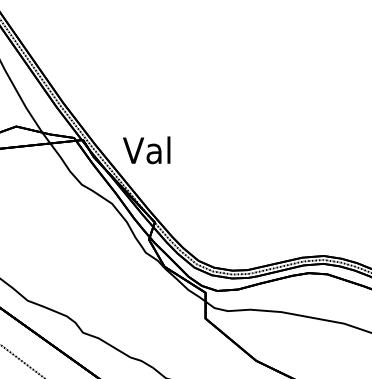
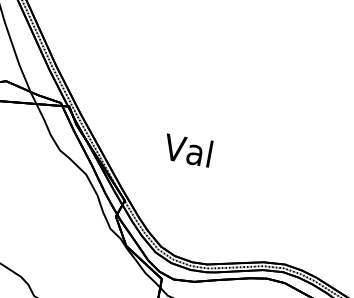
text: (146, 150) -> (187, 150), moved

